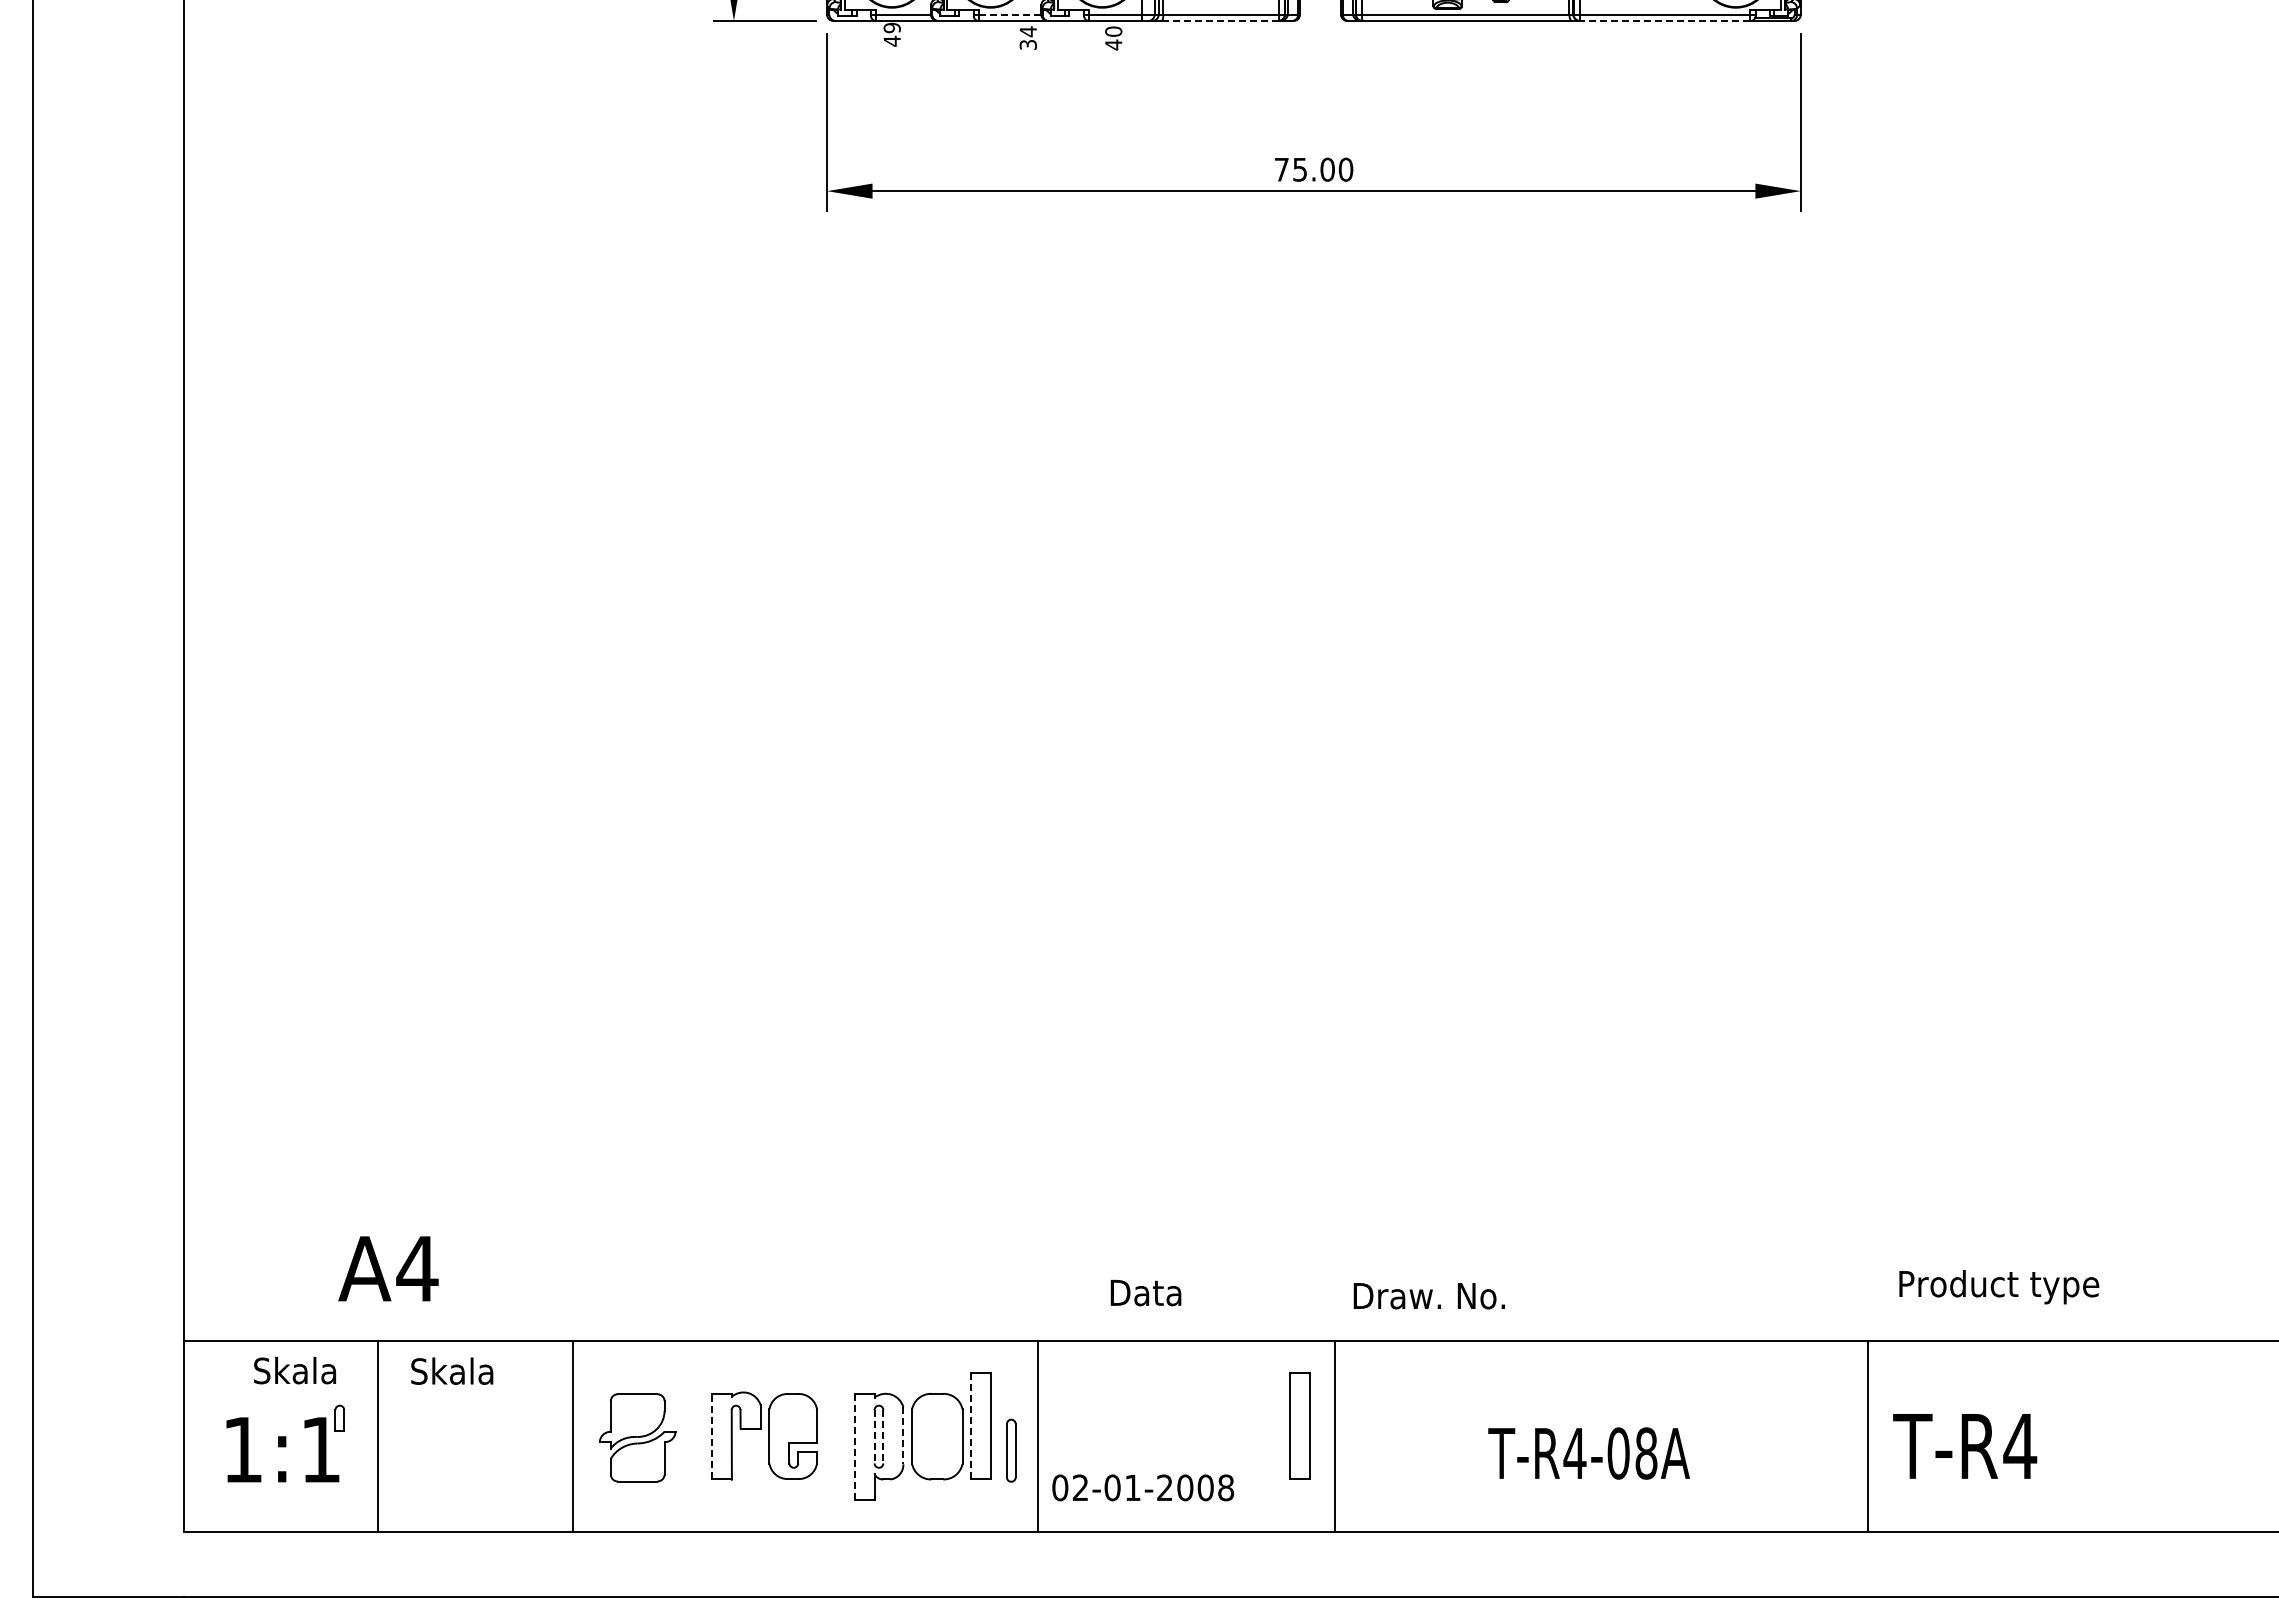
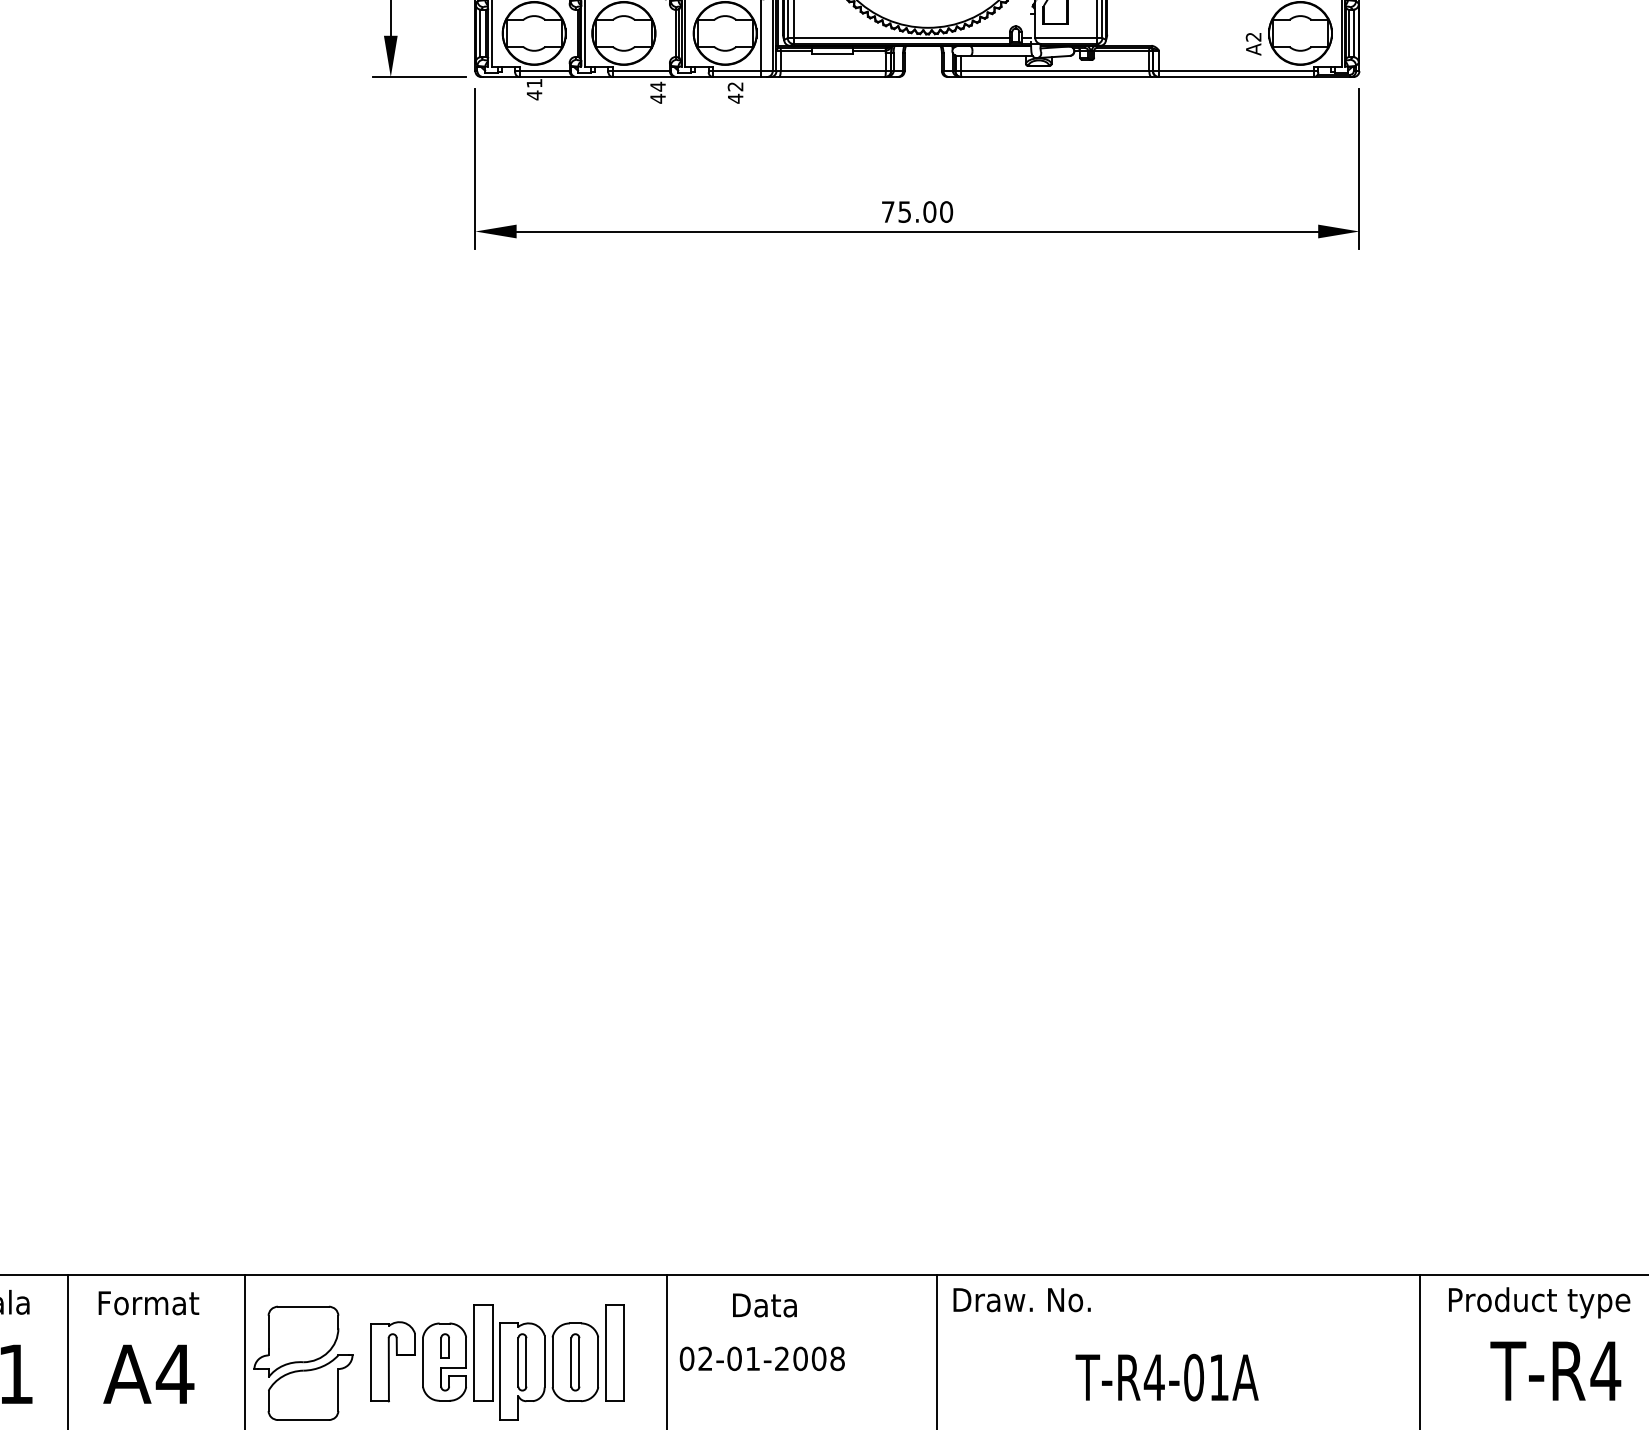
line: (1010, 14) -> (641, 71), dashed -> solid
line: (1219, 21) -> (831, 77), dashed -> solid
line: (1664, 21) -> (1235, 77), dashed -> solid
text: (891, 27) -> (533, 82), 49 -> 41
text: (1113, 31) -> (735, 86), 40 -> 42
text: (1027, 44) -> (657, 98), 34 -> 44
text: (388, 1268) -> (148, 1373), moved
text: (1999, 1287) -> (1539, 1303), moved
text: (1145, 1293) -> (764, 1305), moved
text: (1428, 1296) -> (1021, 1300), moved
text: (466, 1370) -> (147, 1302), Skala -> Format
part: (339, 1417) -> (444, 1344), moved
line: (971, 1425) -> (606, 1352), dashed -> solid
part: (1299, 1425) -> (482, 1352), moved
line: (903, 1435) -> (544, 1361), dashed -> solid
line: (711, 1436) -> (370, 1362), dashed -> solid
line: (874, 1436) -> (518, 1362), dashed -> solid
line: (883, 1436) -> (526, 1362), dashed -> solid
part: (637, 1437) -> (303, 1363), size x1.43
line: (854, 1446) -> (500, 1371), dashed -> solid
text: (1965, 1446) -> (1556, 1371), moved
part: (1011, 1450) -> (575, 1362), moved
text: (1646, 1453) -> (1219, 1377), T-R4-08A -> T-R4-01A
text: (1143, 1487) -> (762, 1358), moved

